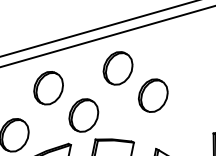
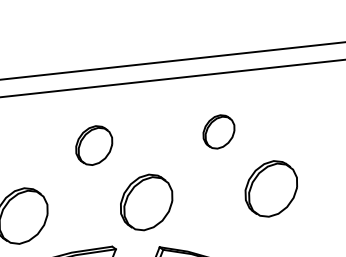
part: (117, 68) -> (217, 131), size x0.6
part: (48, 88) -> (94, 145), size x0.7

